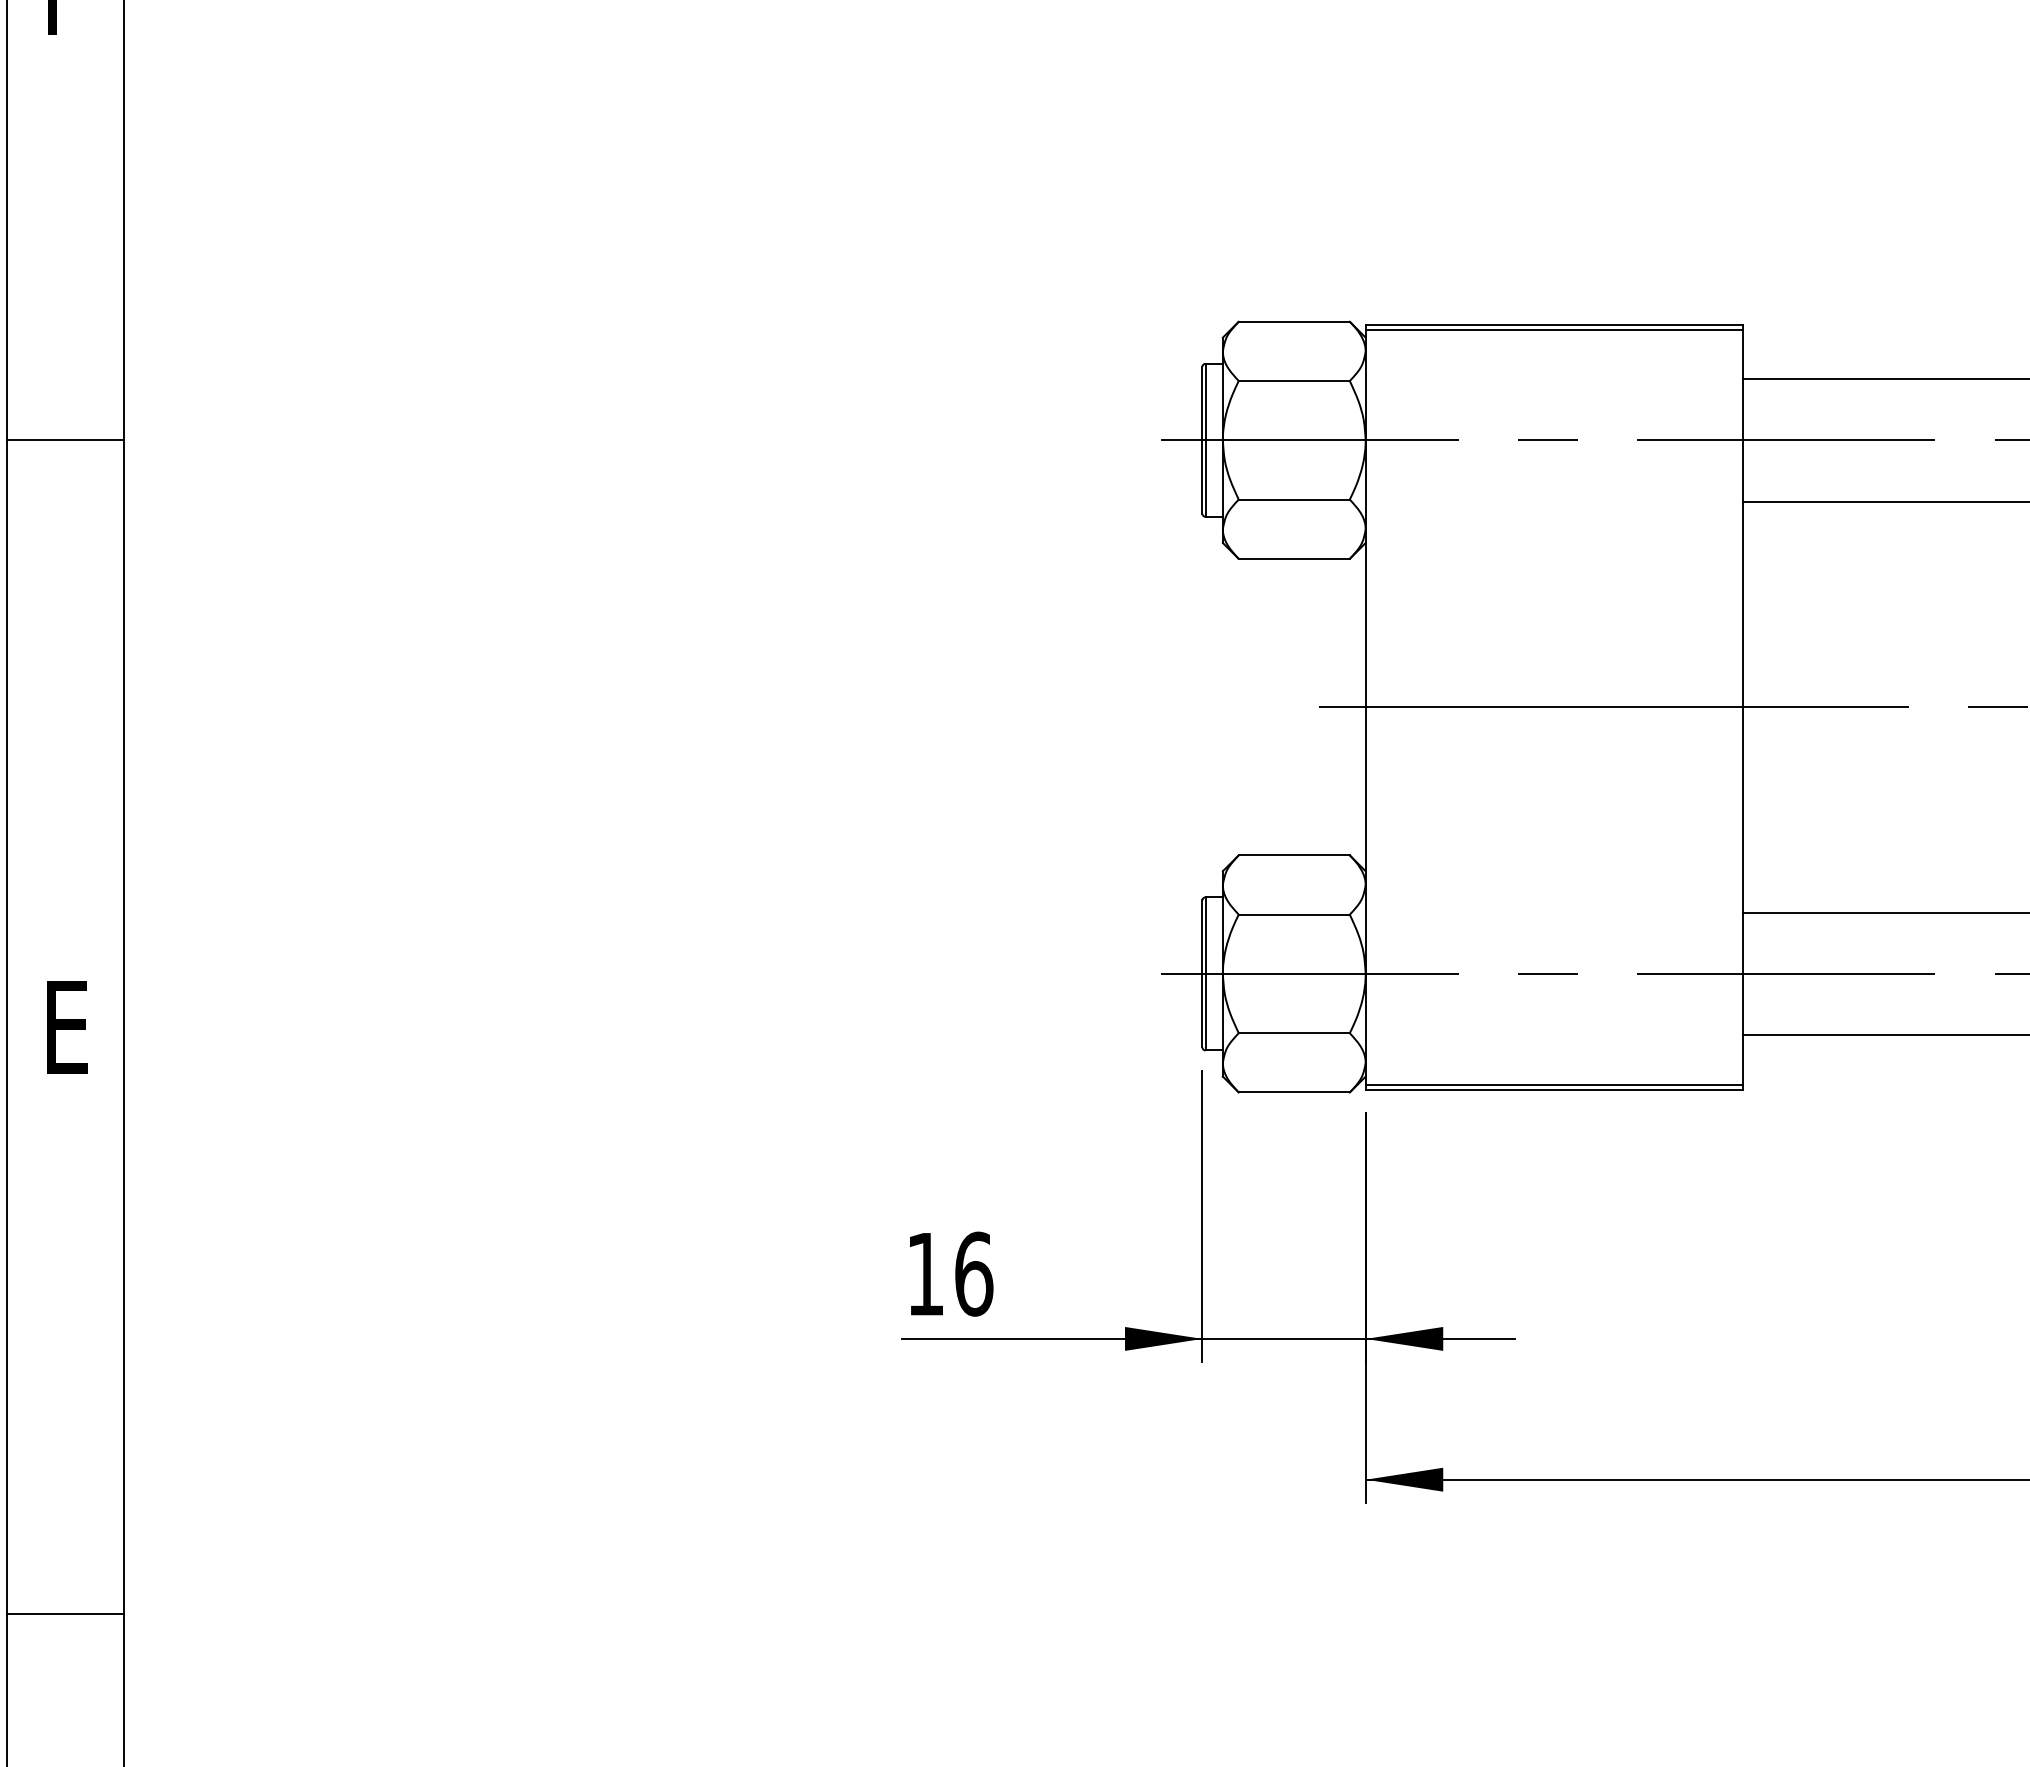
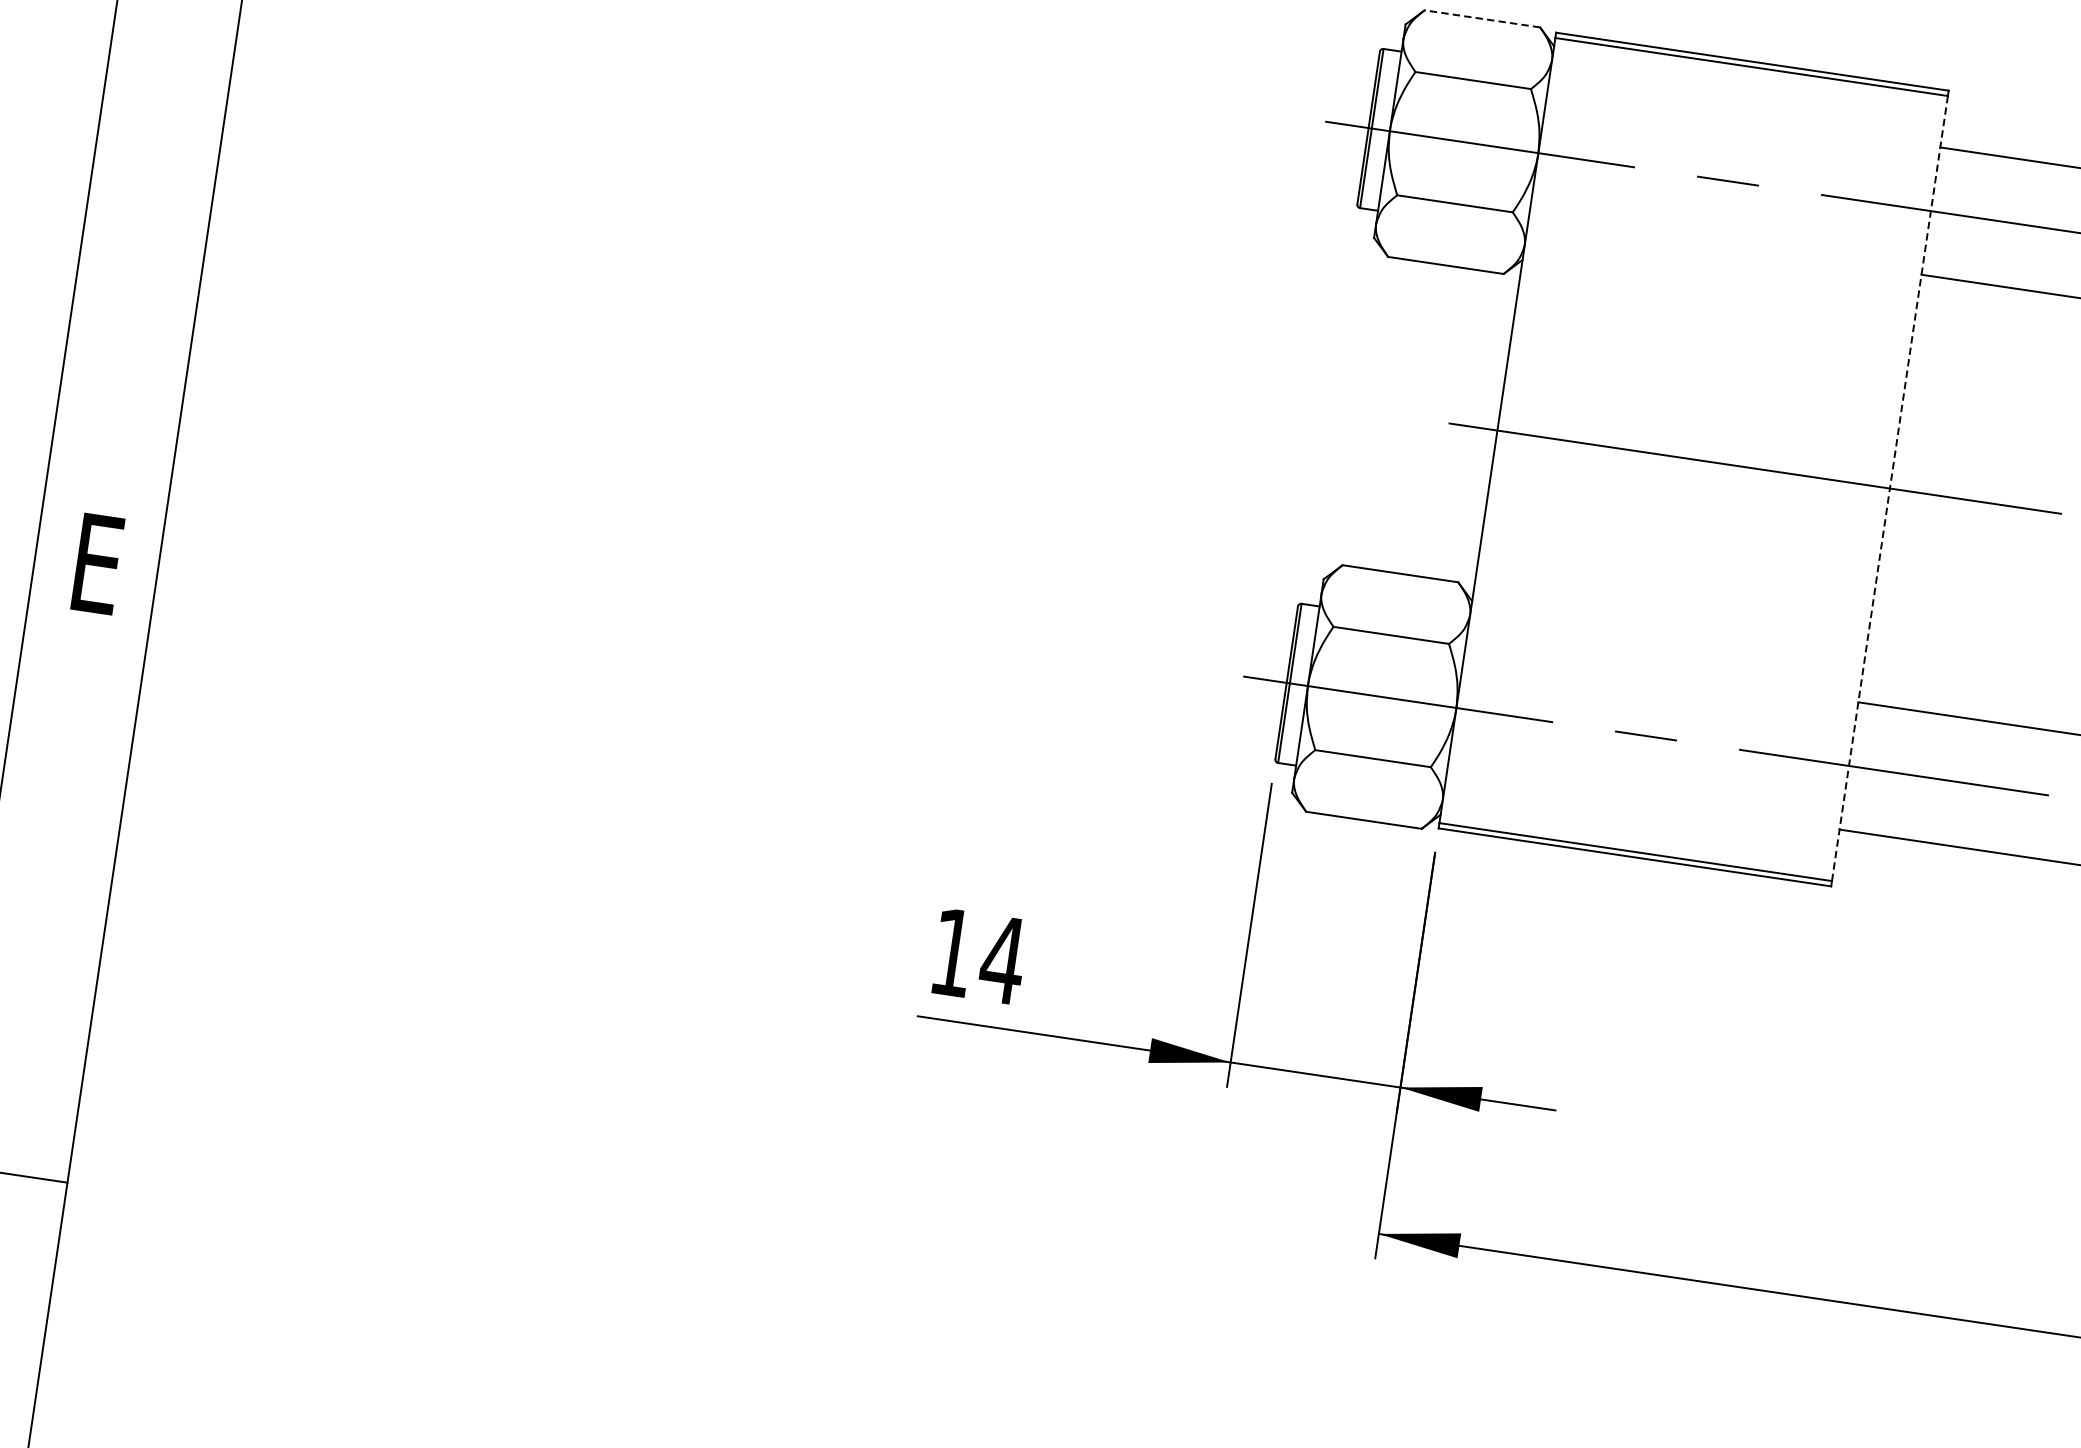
line: (1294, 321) -> (1482, 18), solid -> dashed
line: (1743, 707) -> (1890, 488), solid -> dashed
text: (973, 1273) -> (1002, 959), 16 -> 14

